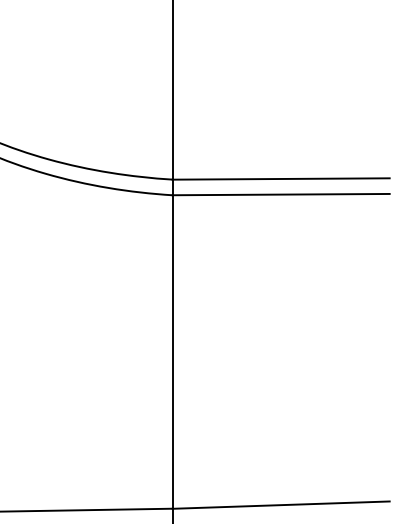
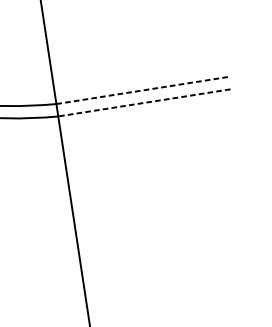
line: (281, 178) -> (142, 90), solid -> dashed
line: (281, 194) -> (144, 102), solid -> dashed

